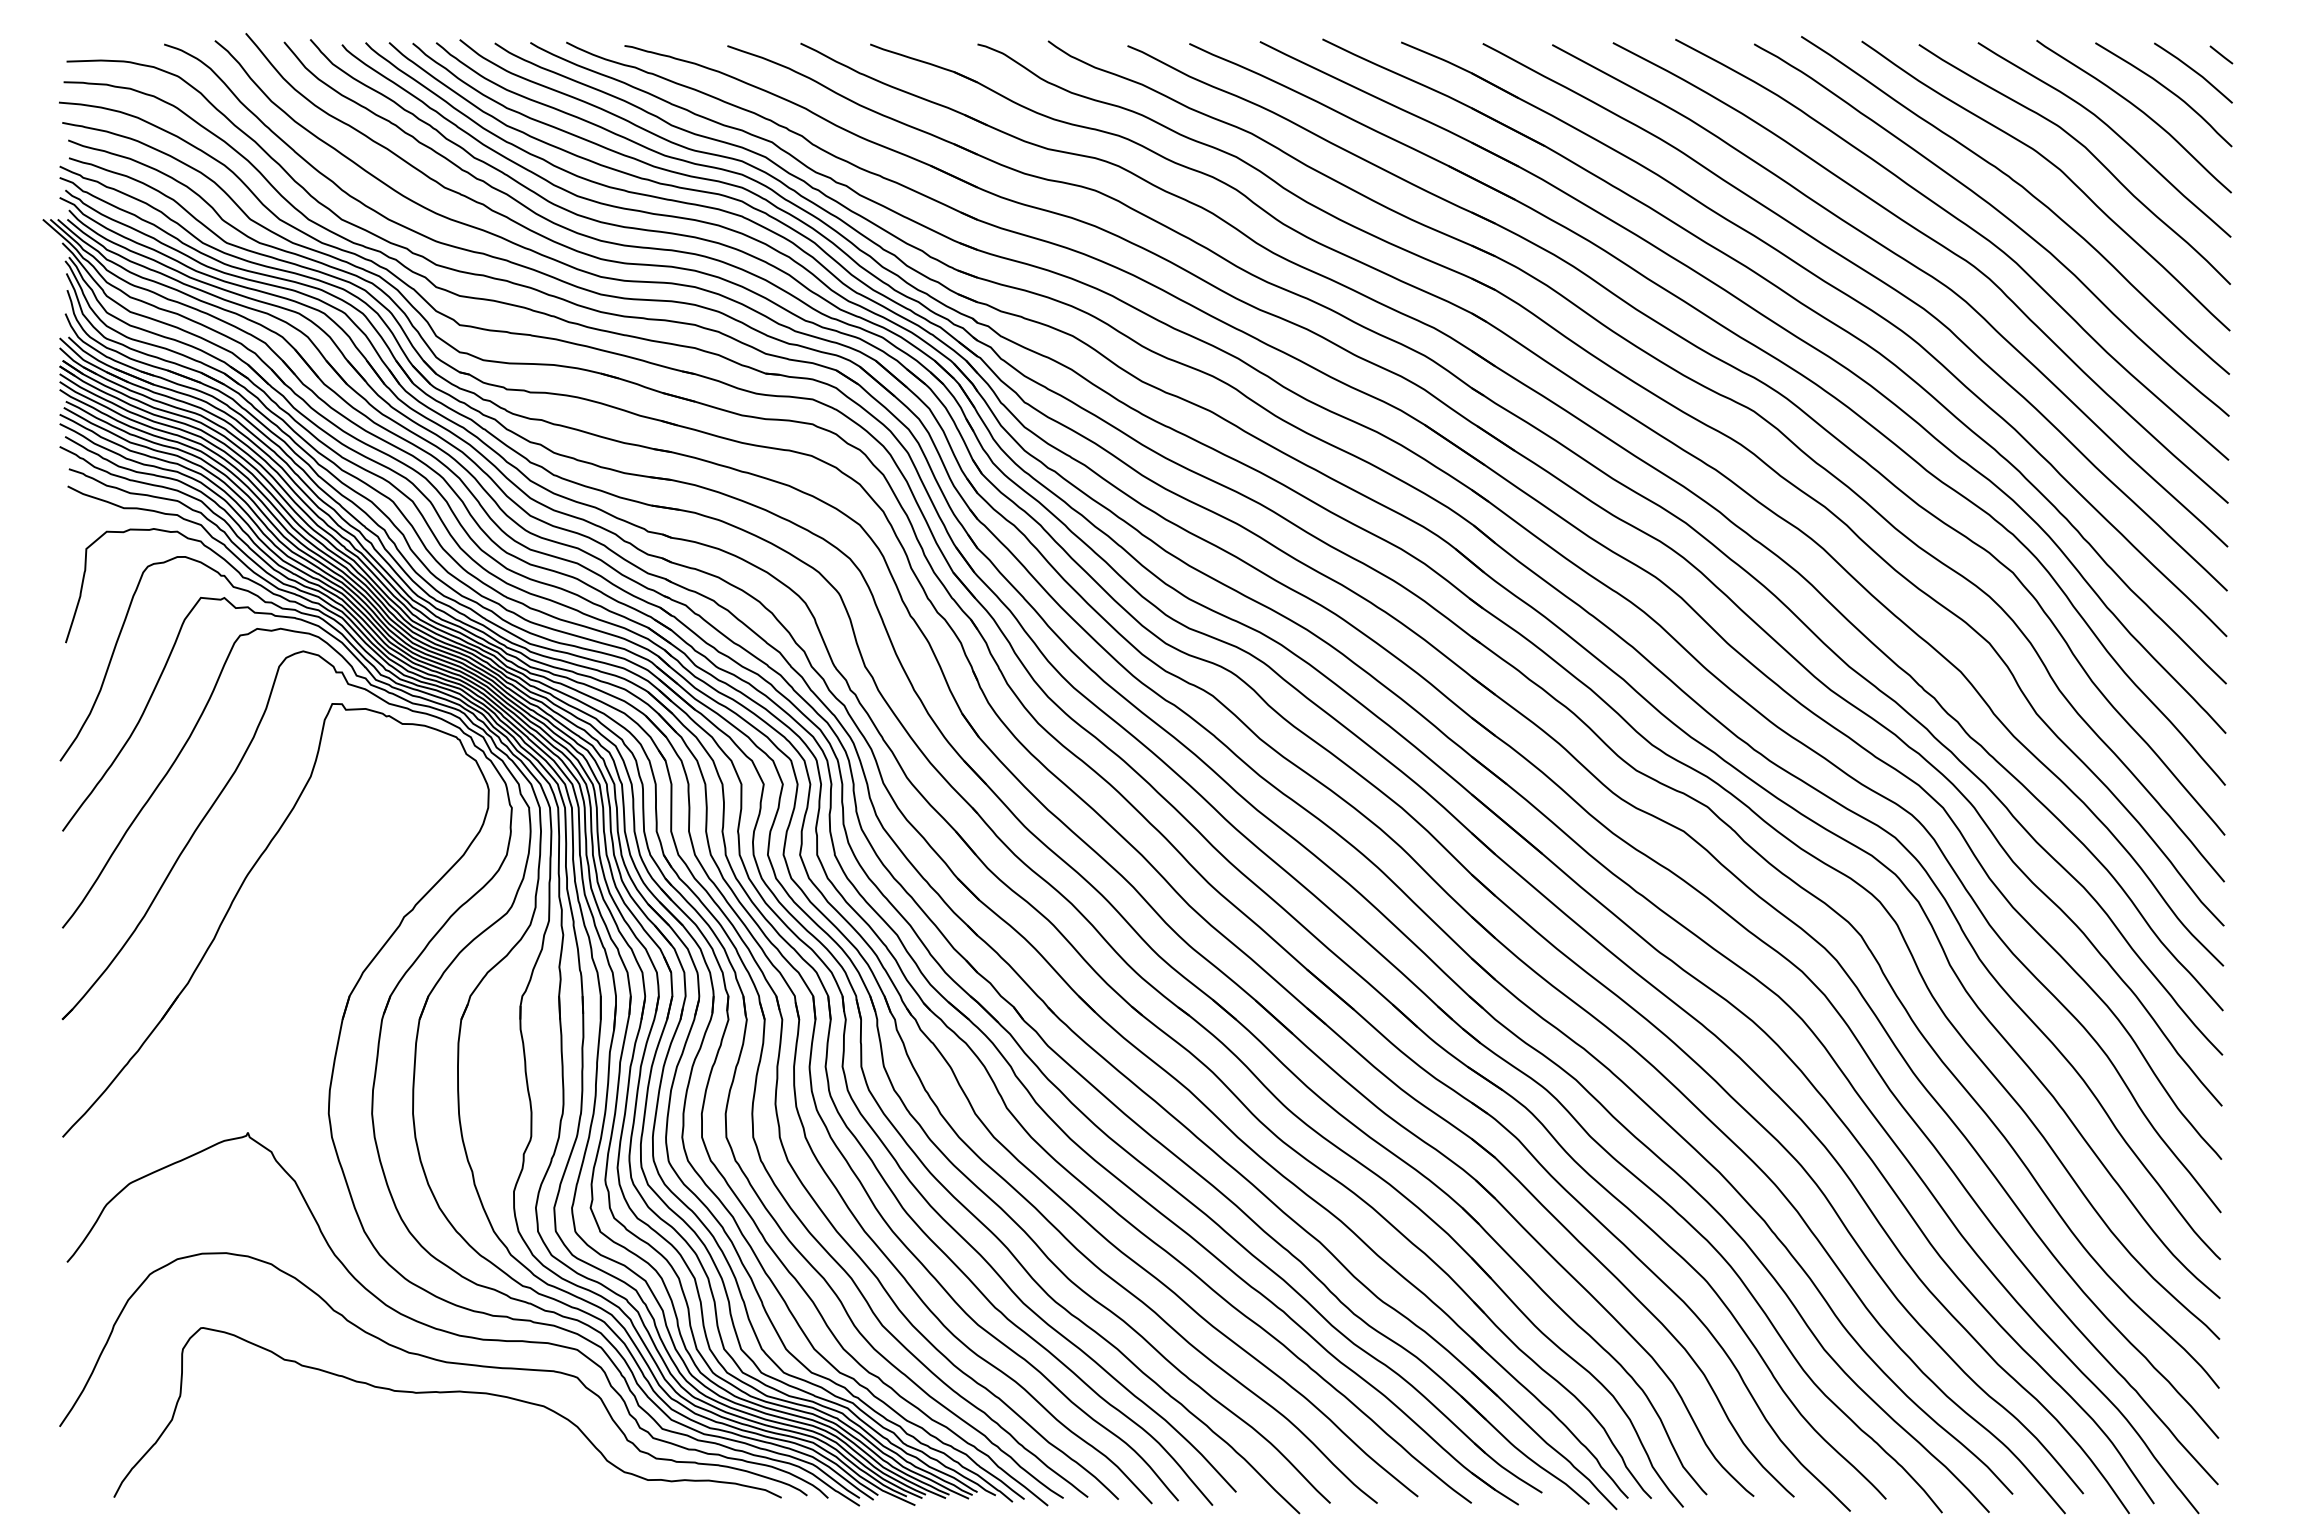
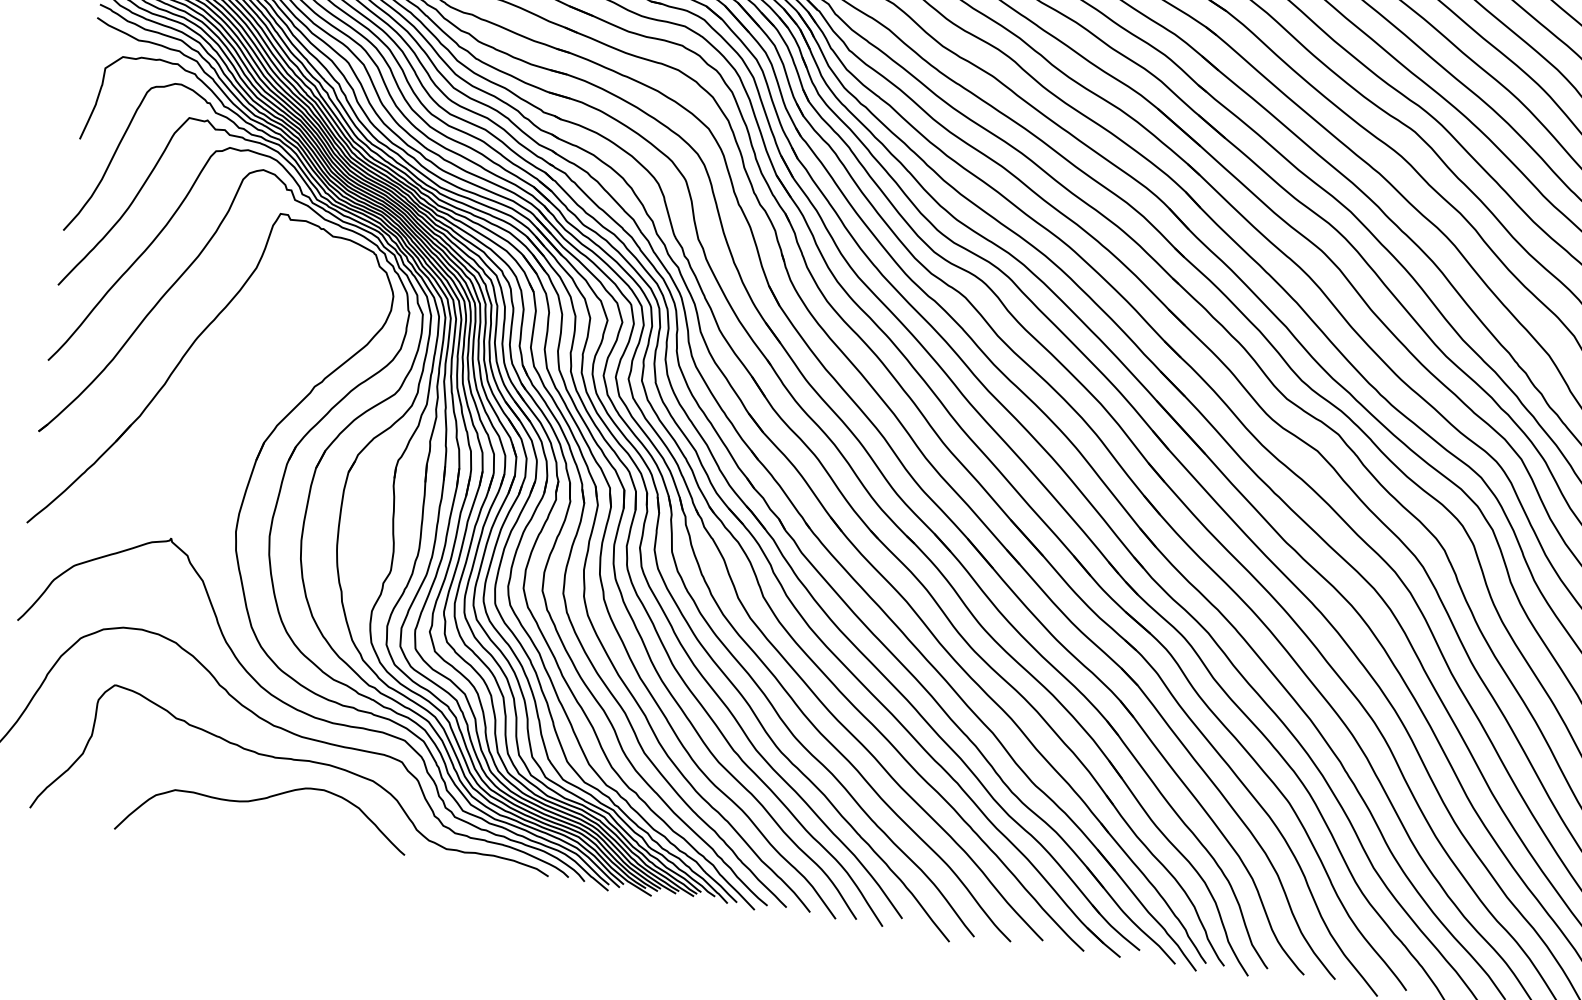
curve: (403, 1449) -> (259, 800), added

